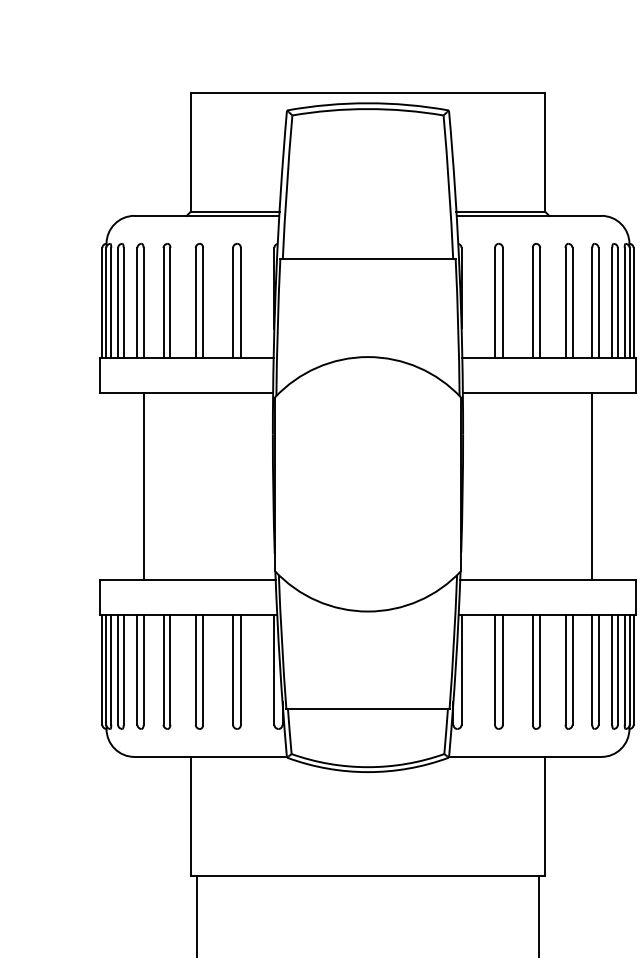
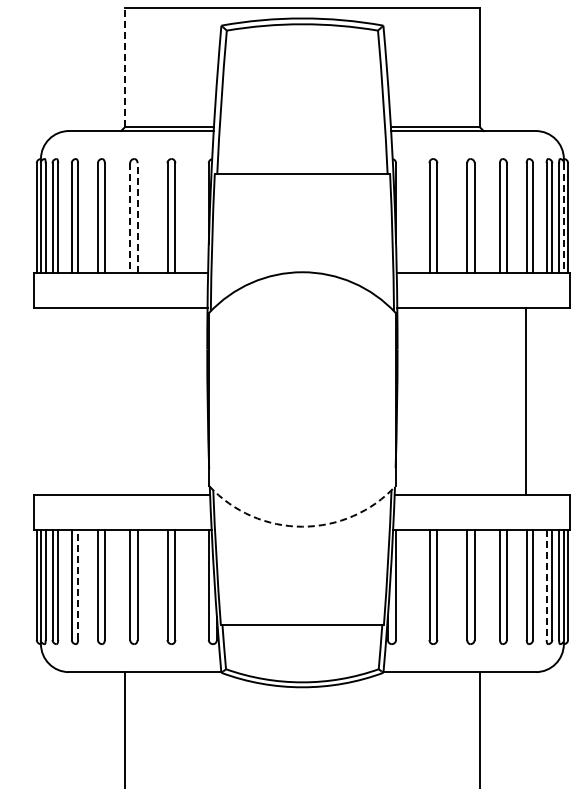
line: (190, 151) -> (124, 66), solid -> dashed
line: (195, 303) -> (129, 218), solid -> dashed
line: (203, 303) -> (137, 218), solid -> dashed
line: (629, 303) -> (563, 218), solid -> dashed
line: (144, 485) -> (78, 400), removed
arc: (367, 611) -> (301, 526), solid -> dashed
line: (143, 669) -> (77, 584), solid -> dashed
line: (612, 669) -> (546, 584), solid -> dashed

